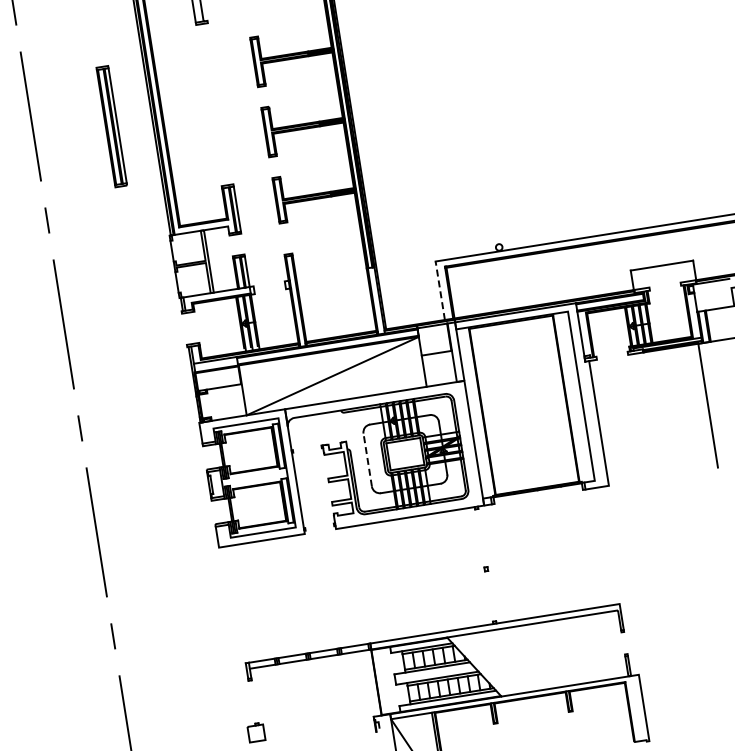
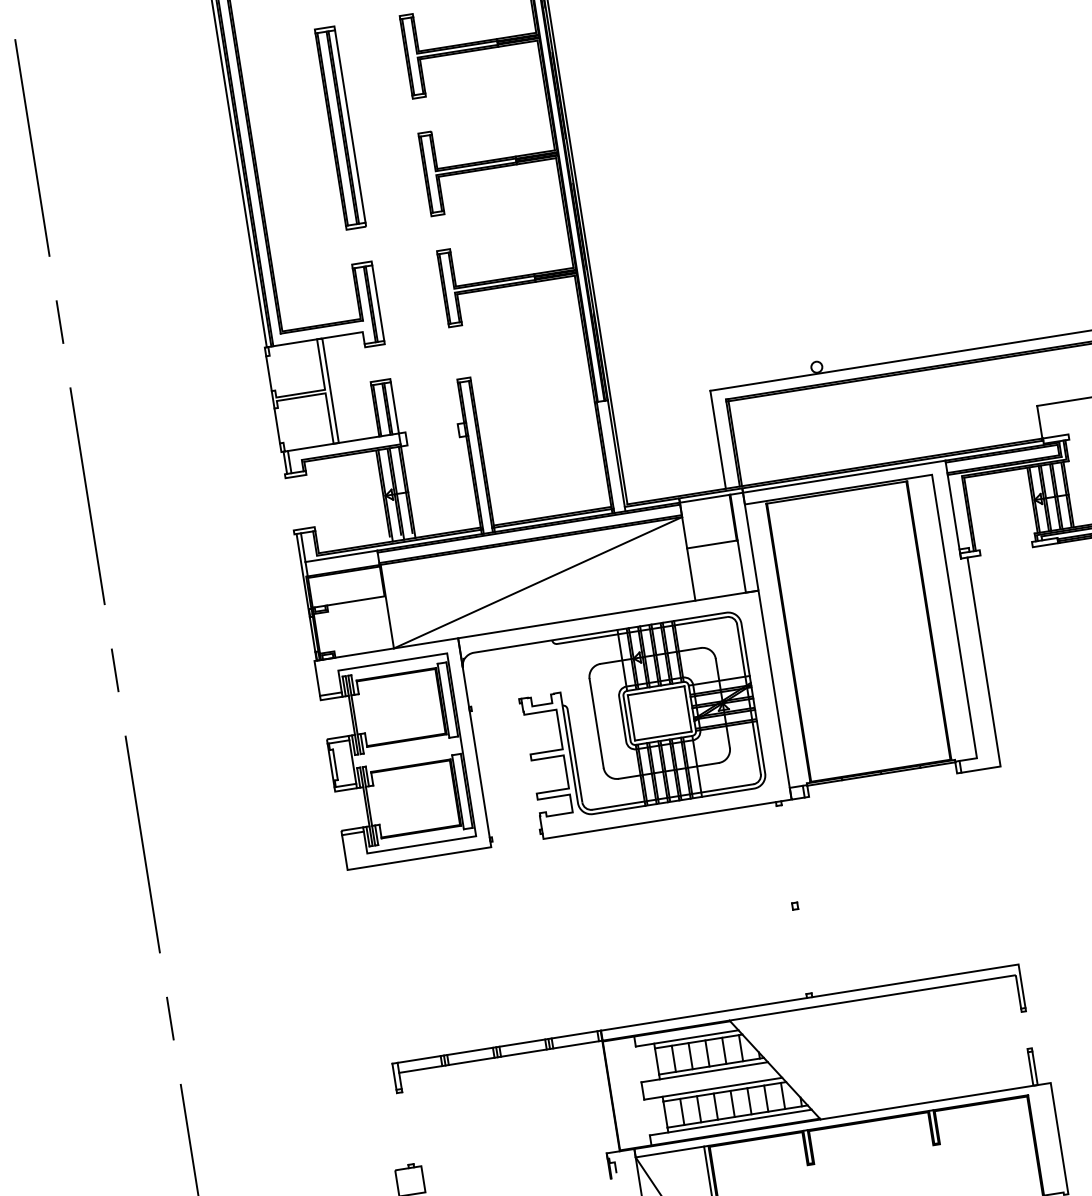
part: (111, 126) -> (339, 127), moved
line: (440, 290) -> (718, 439), dashed -> solid
line: (367, 460) -> (596, 724), dashed -> solid

